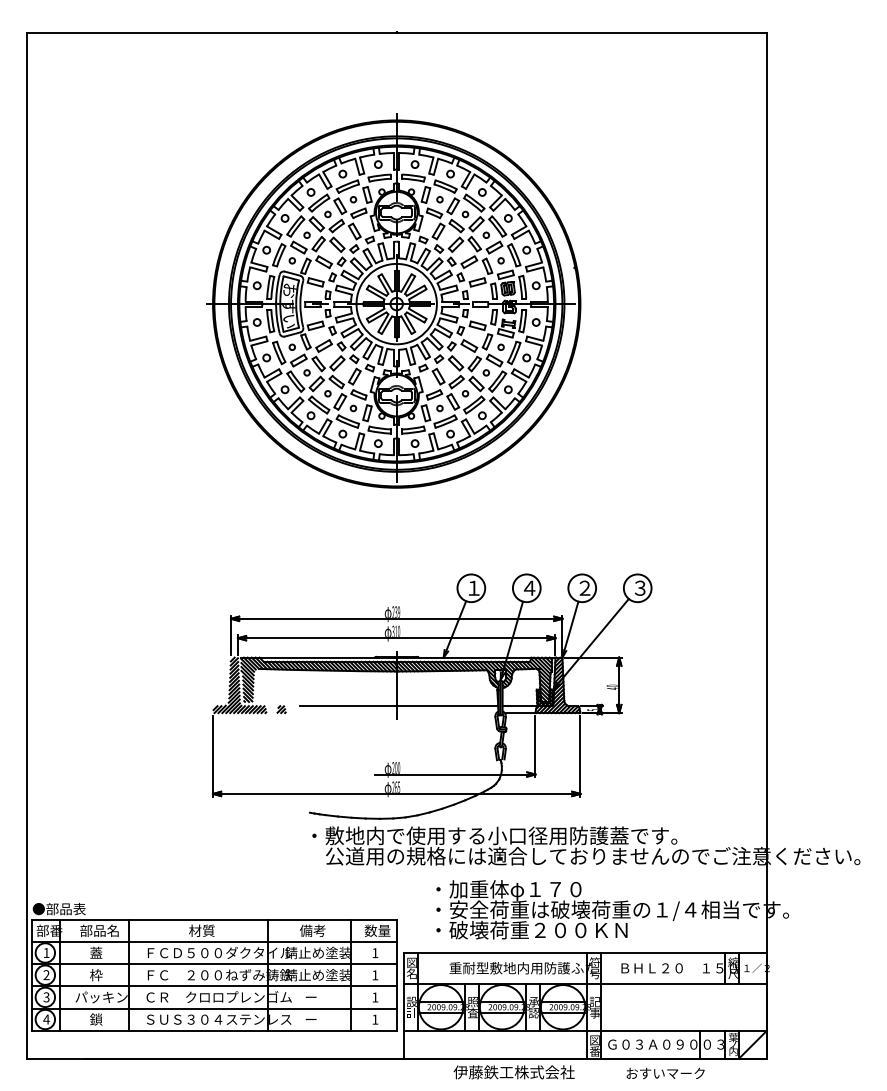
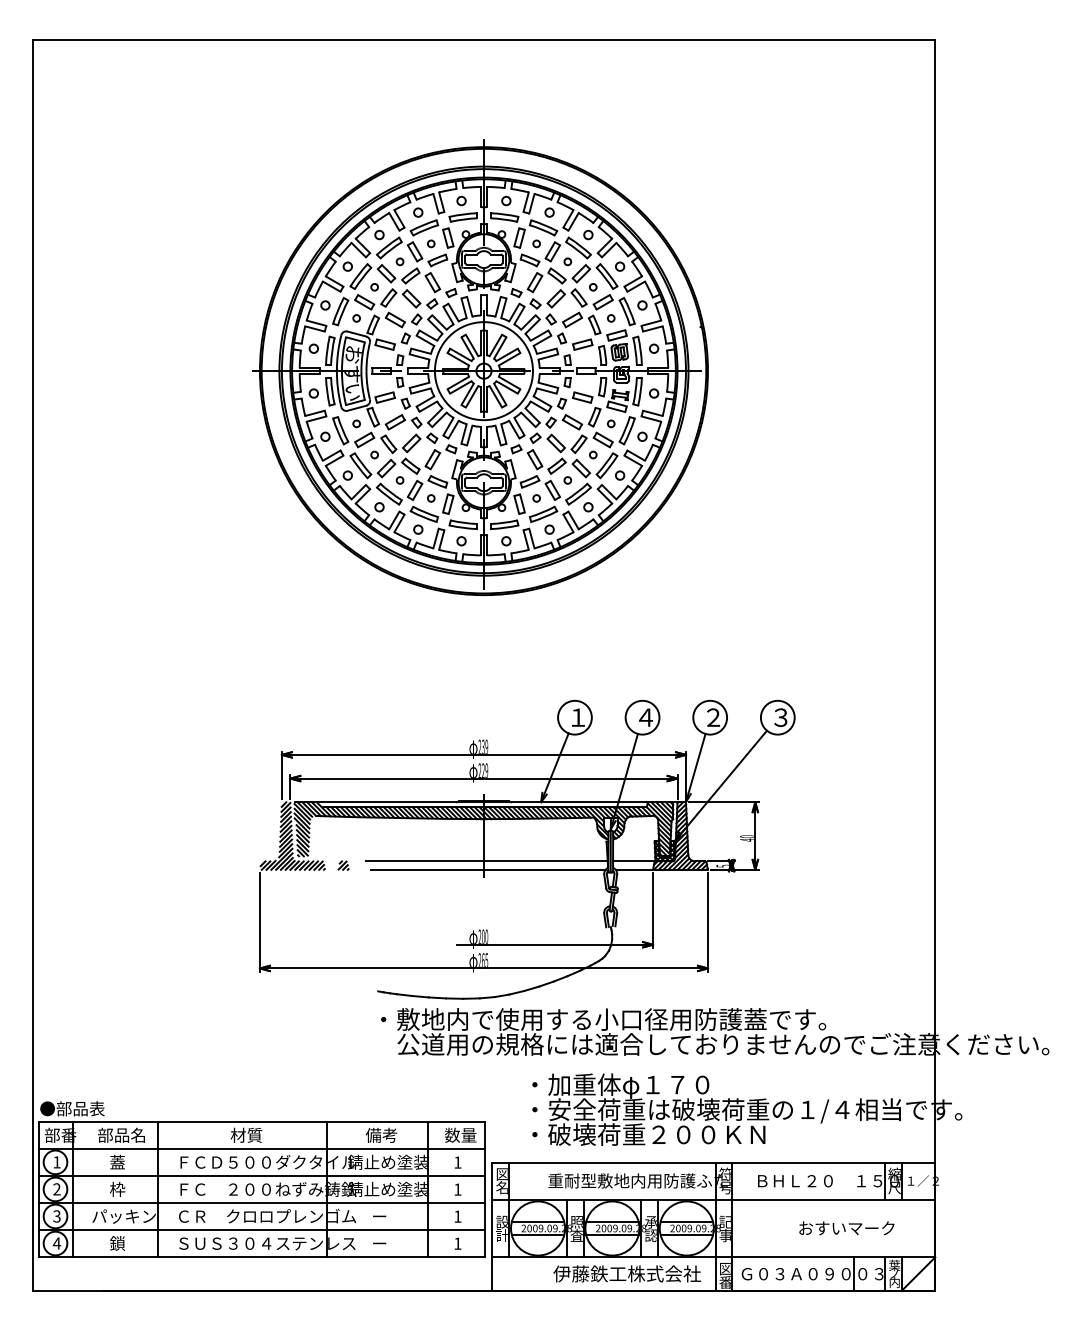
text: (395, 631) -> (482, 770), 310 -> 229
line: (400, 712) -> (488, 869), added
text: (513, 1072) -> (626, 1273), moved
text: (665, 1073) -> (846, 1228), moved

